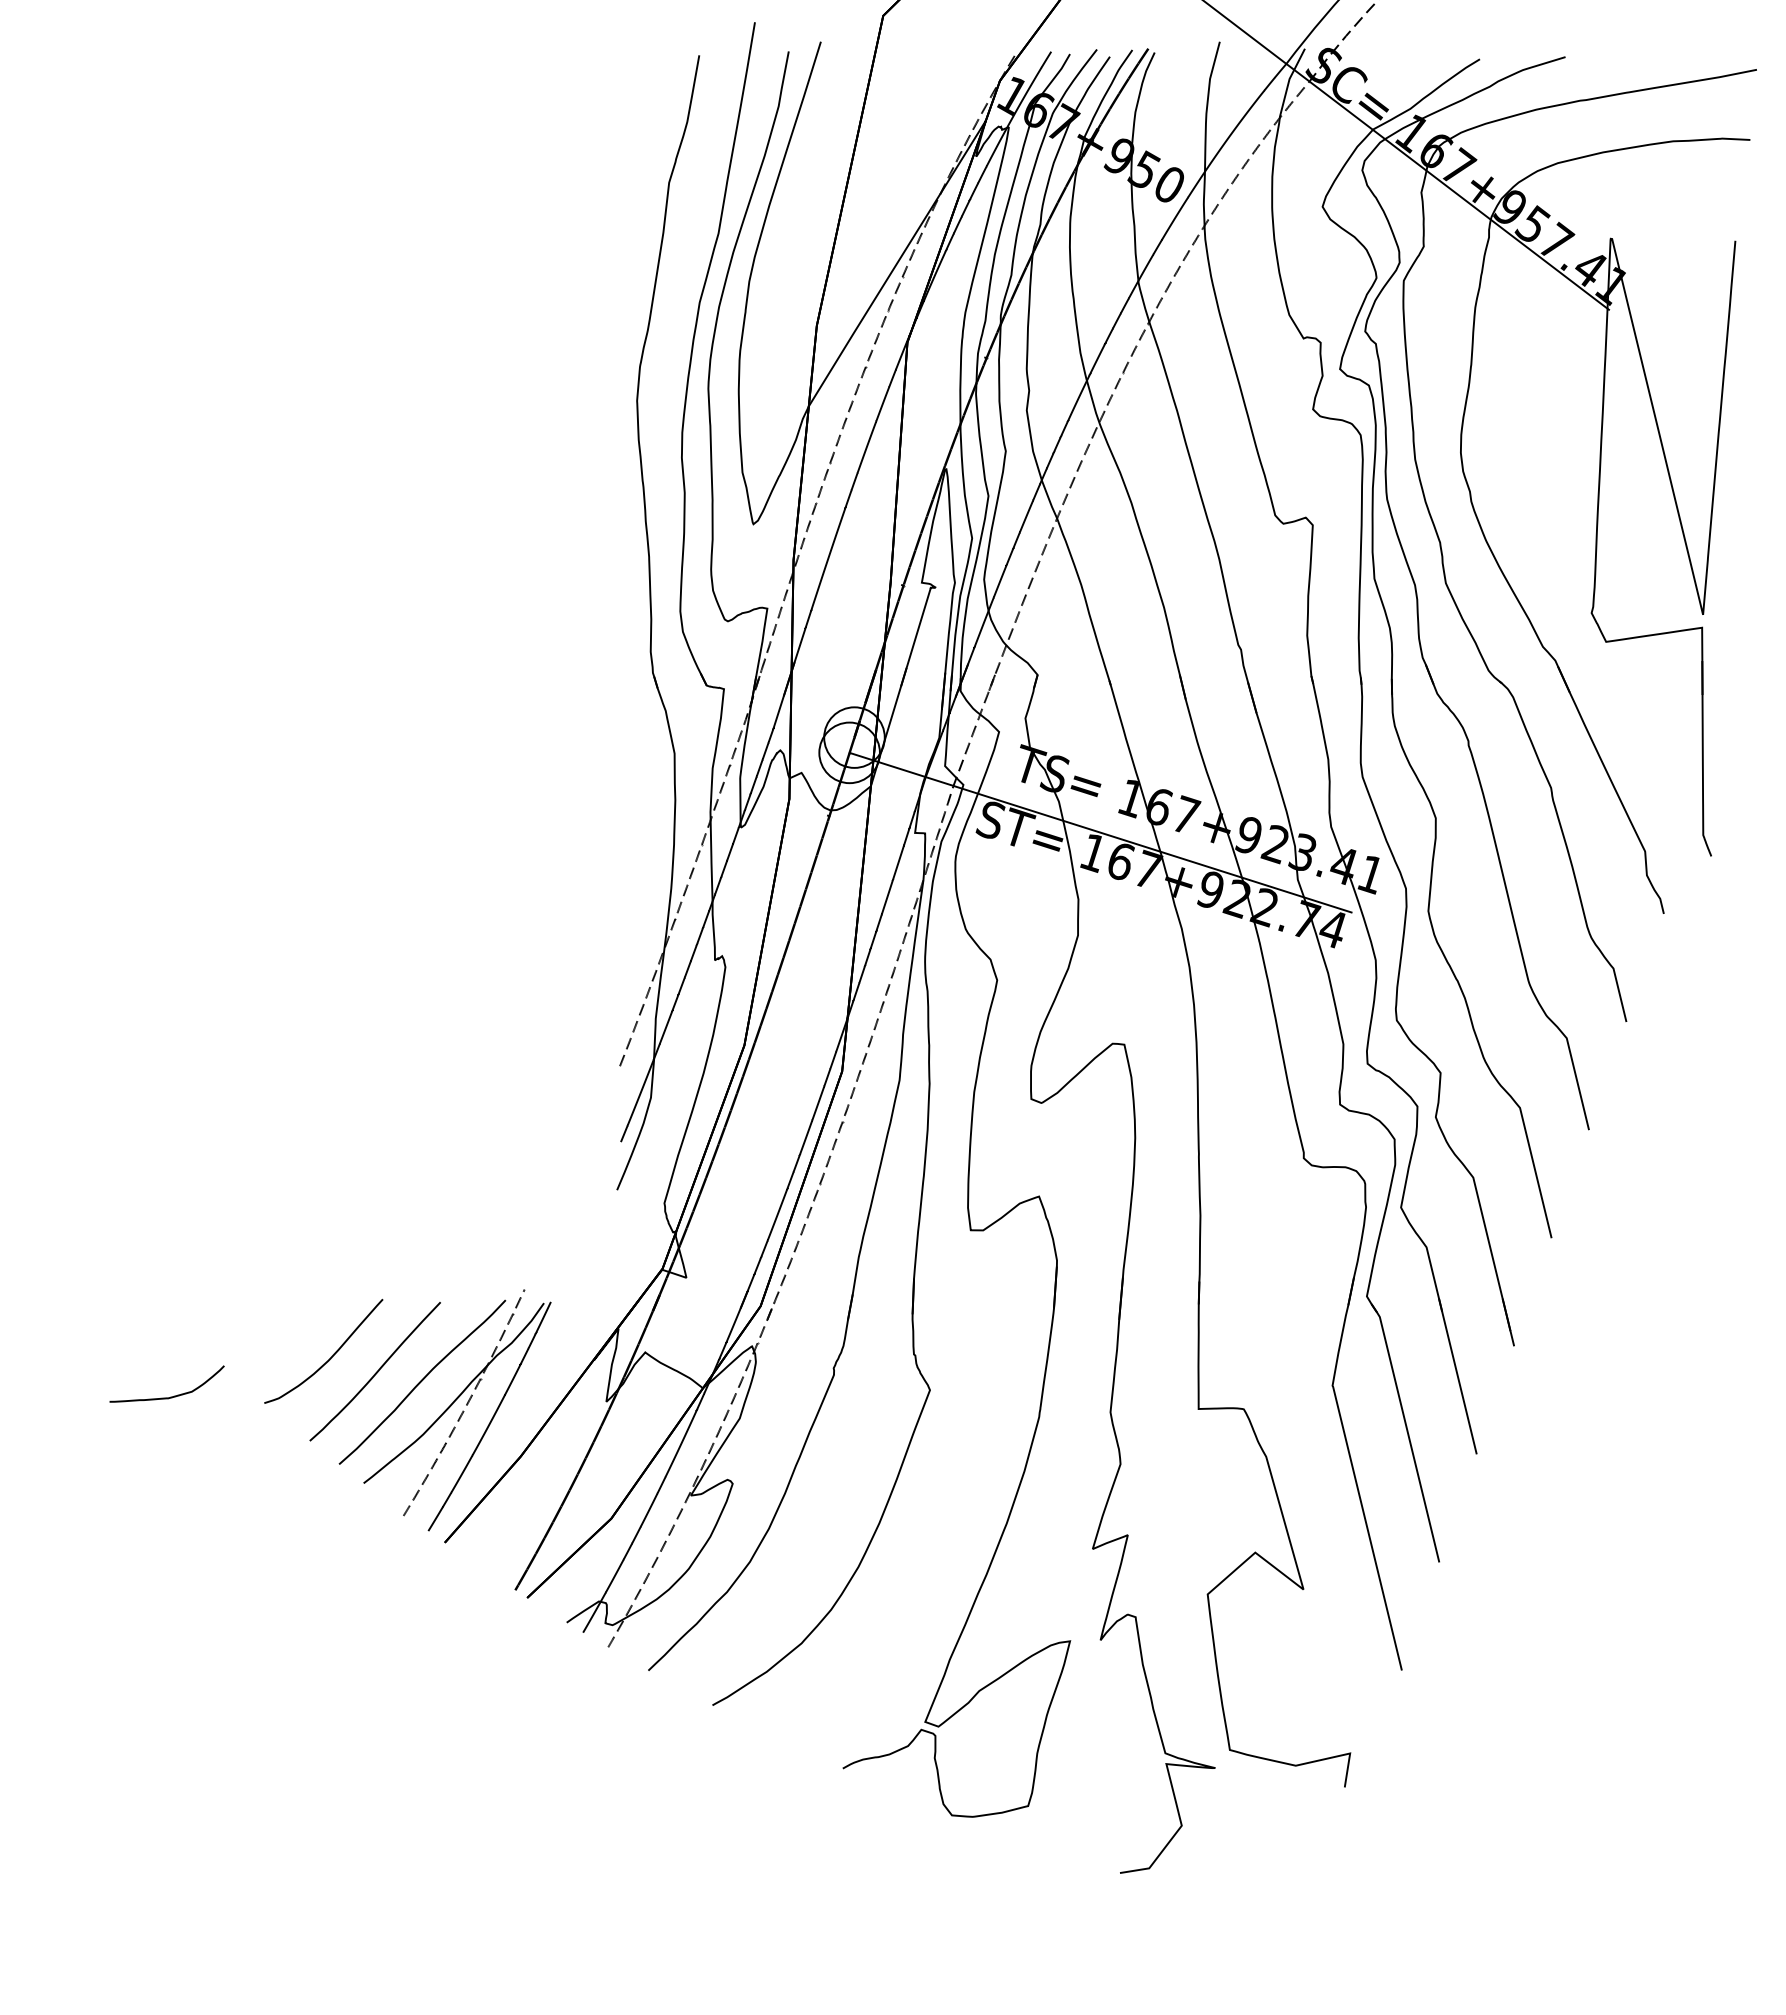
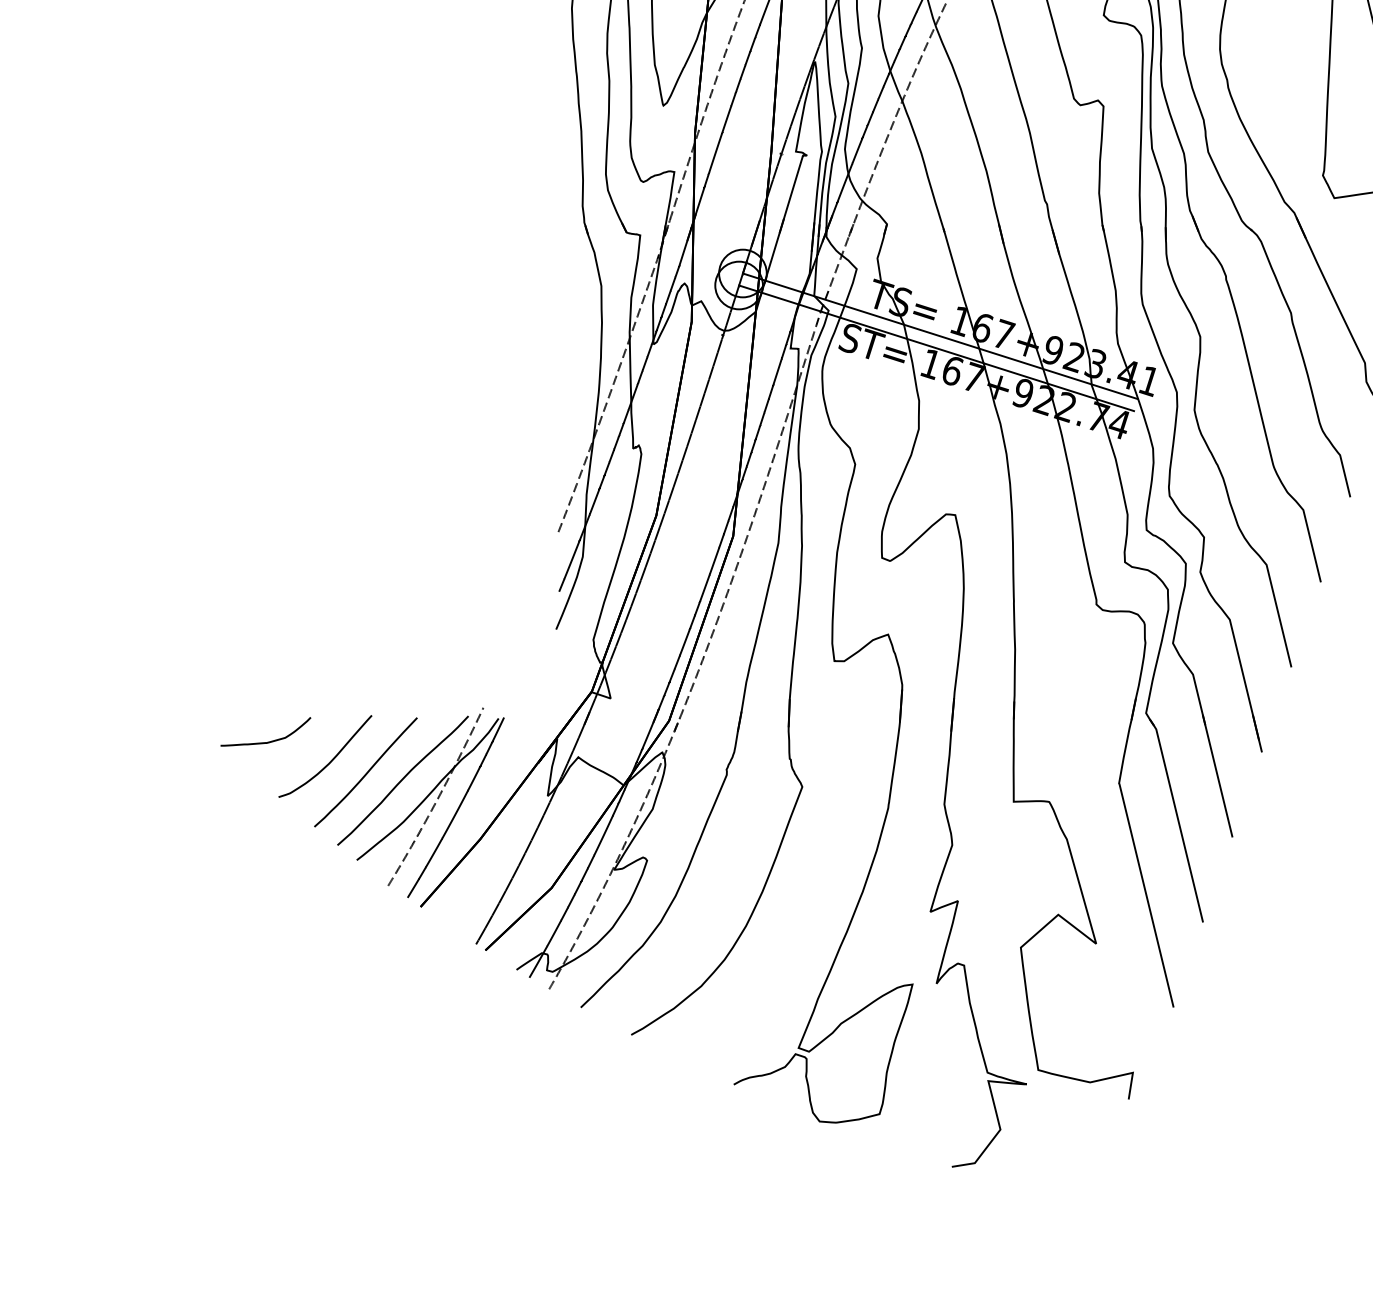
line: (1105, 817) -> (940, 336), added
curve: (170, 1396) -> (268, 741), moved

